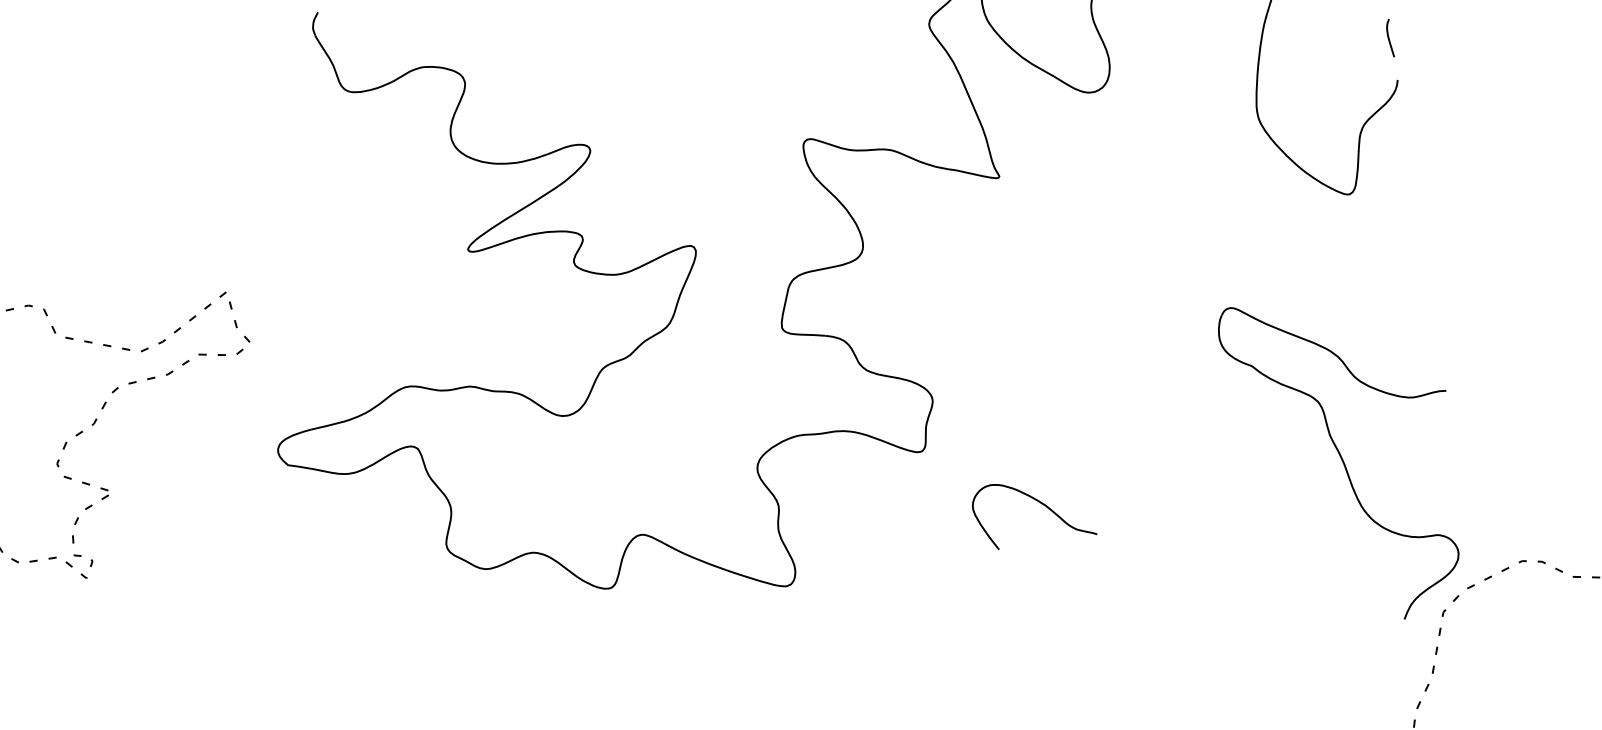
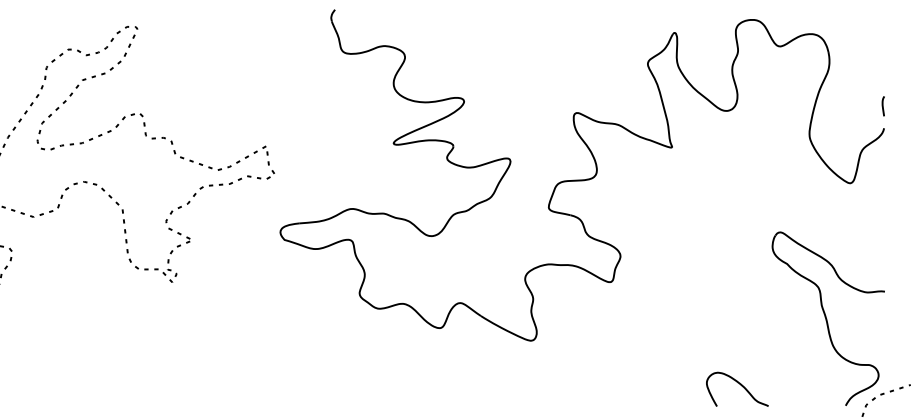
curve: (1037, 502) -> (740, 385), moved

